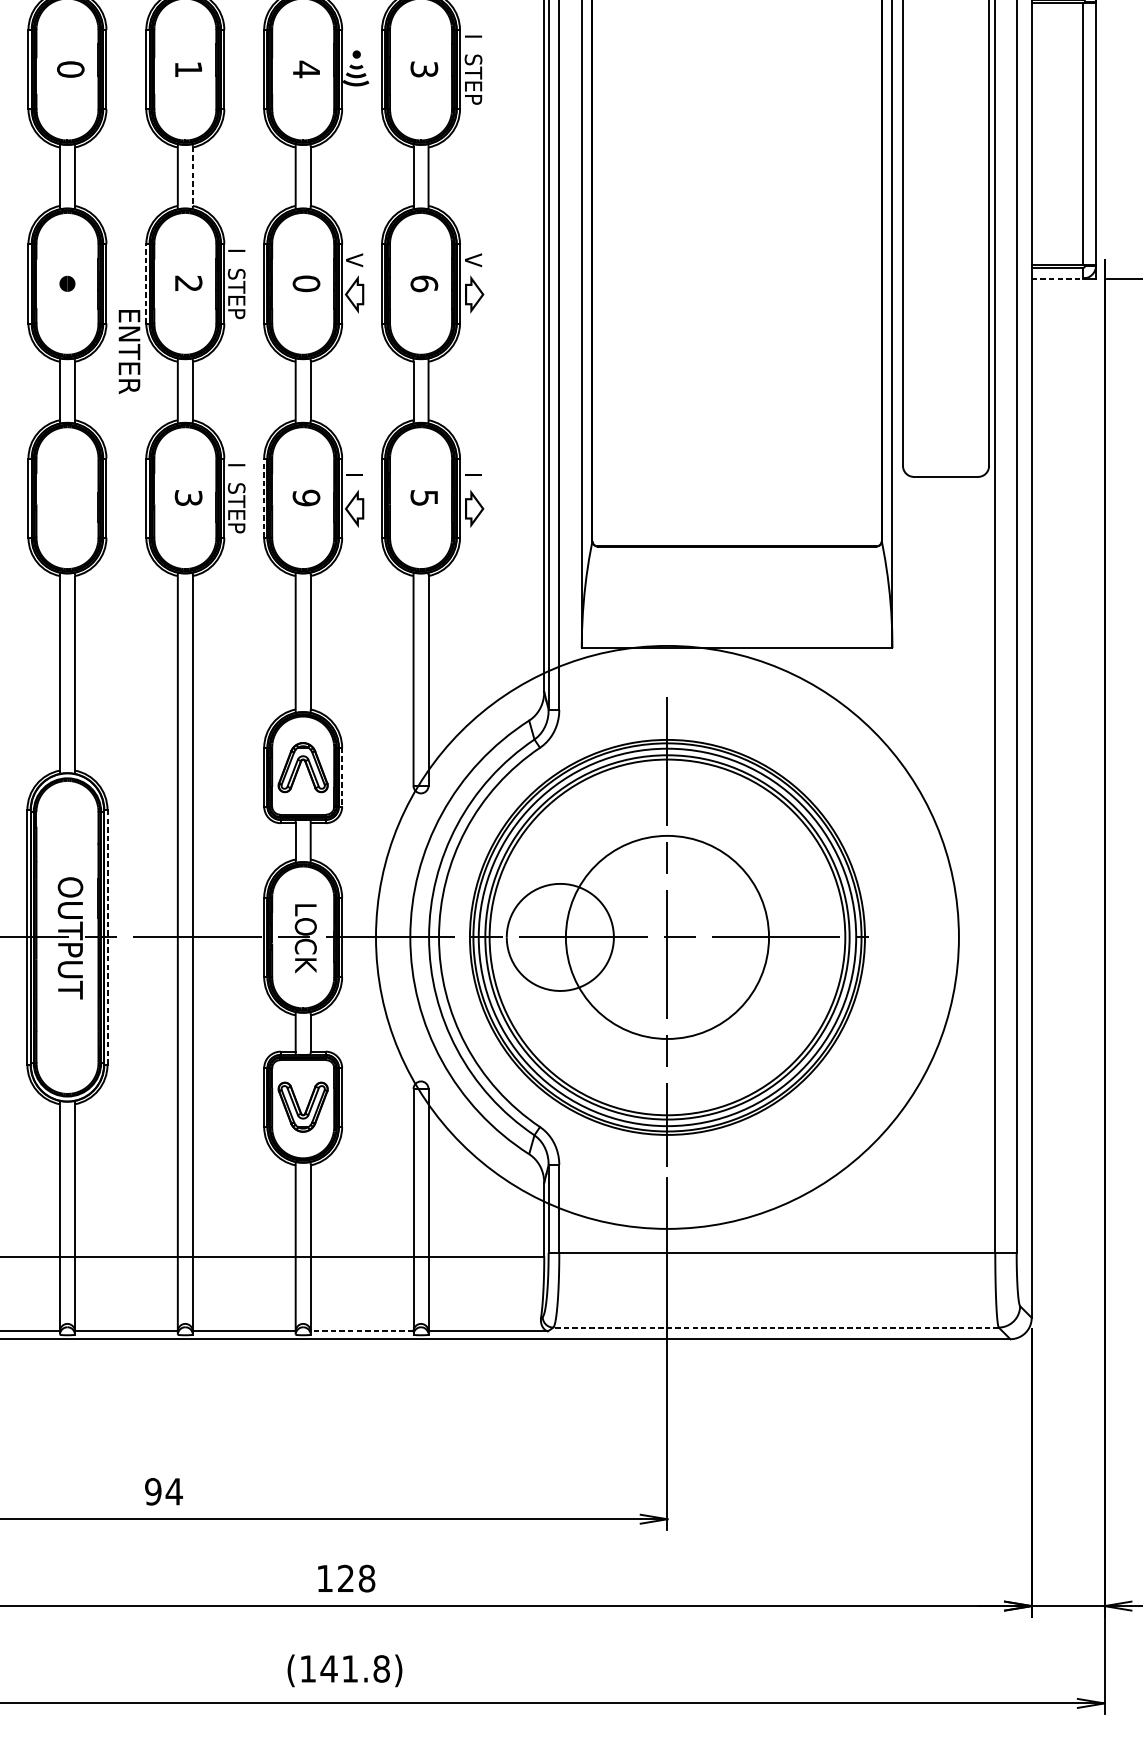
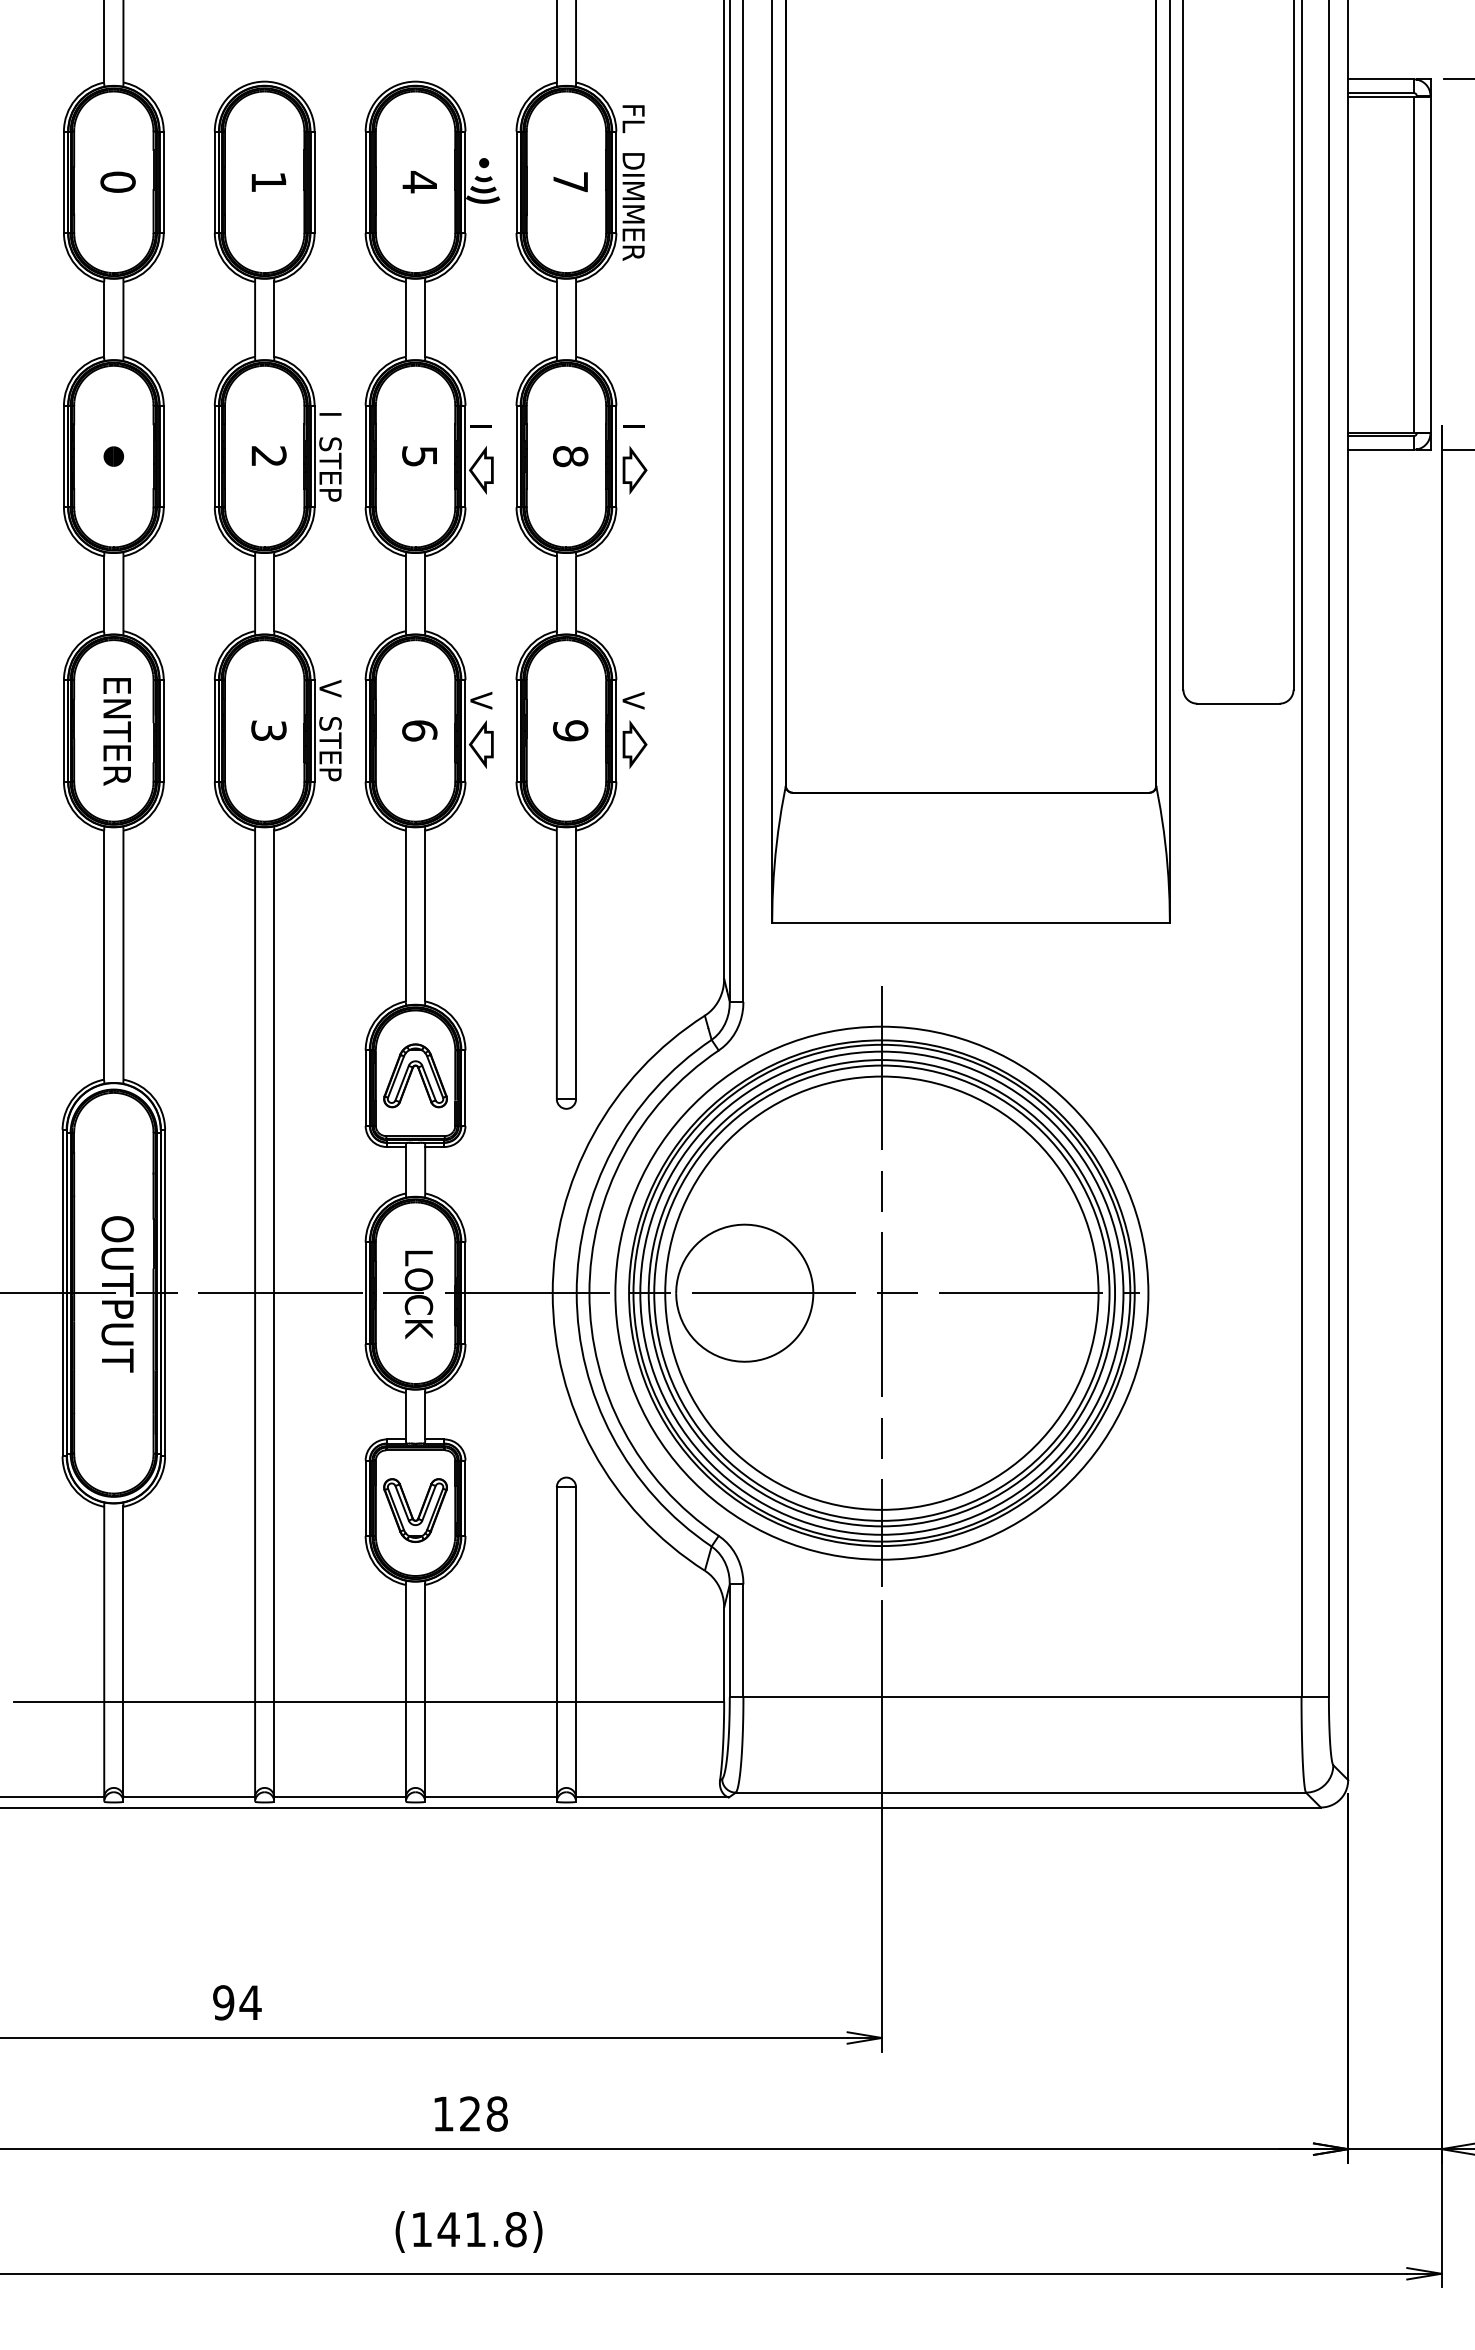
text: (424, 69) -> (570, 182), 3 -> 7
text: (473, 69) -> (633, 182), I  STEP -> FL  DIMMER
line: (192, 176) -> (274, 319), dashed -> solid
text: (354, 260) -> (481, 426), V -> I
text: (473, 260) -> (633, 426), V -> I
line: (1057, 278) -> (1381, 449), dashed -> solid
line: (146, 283) -> (214, 456), dashed -> solid
text: (306, 283) -> (419, 456), 0 -> 5
text: (424, 283) -> (570, 456), 6 -> 8
text: (128, 351) -> (116, 731), moved
text: (354, 474) -> (481, 700), I -> V
text: (473, 474) -> (633, 700), I -> V
text: (236, 497) -> (330, 730), I  STEP -> V  STEP
line: (264, 497) -> (365, 730), dashed -> solid
text: (306, 497) -> (419, 730), 9 -> 6
text: (424, 497) -> (570, 730), 5 -> 9
line: (342, 777) -> (465, 1088), dashed -> solid
circle: (667, 936) -> (881, 1292), size x0.71
circle: (667, 936) -> (881, 1292), size x1.67
line: (107, 937) -> (165, 1293), dashed -> solid
line: (775, 1327) -> (1020, 1792), dashed -> solid
line: (362, 1331) -> (491, 1797), dashed -> solid

